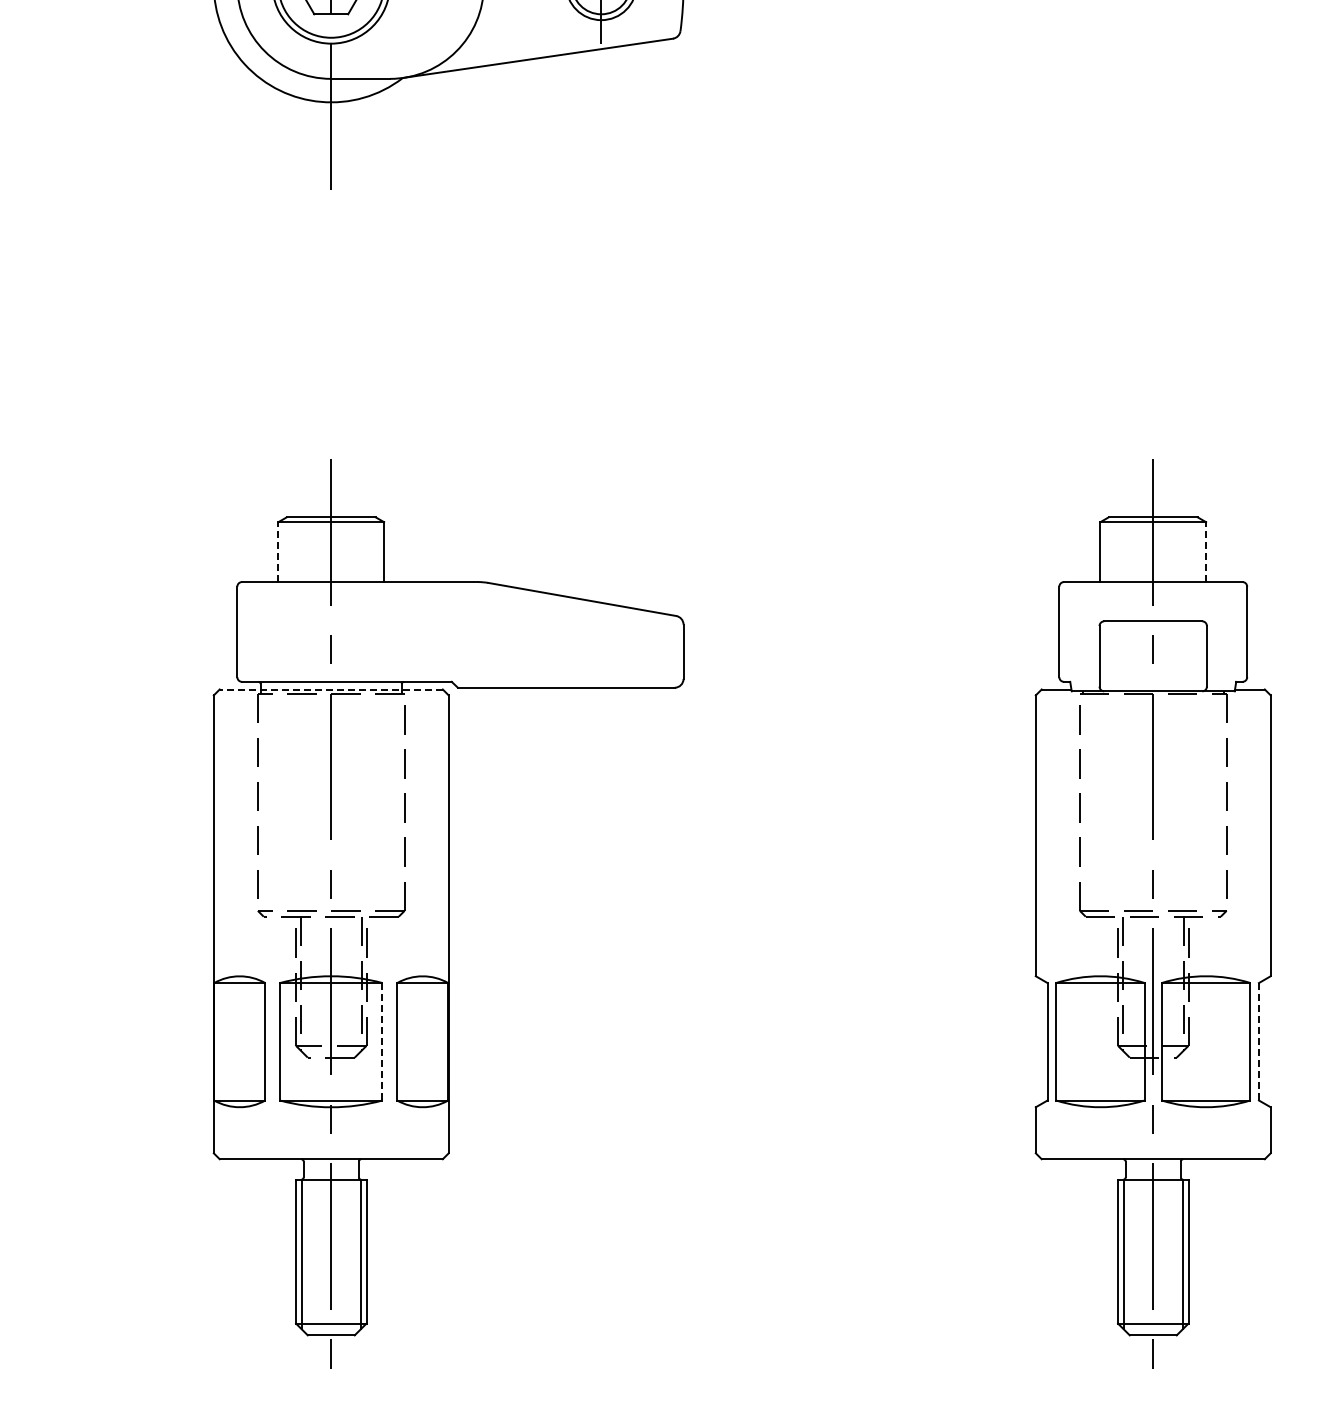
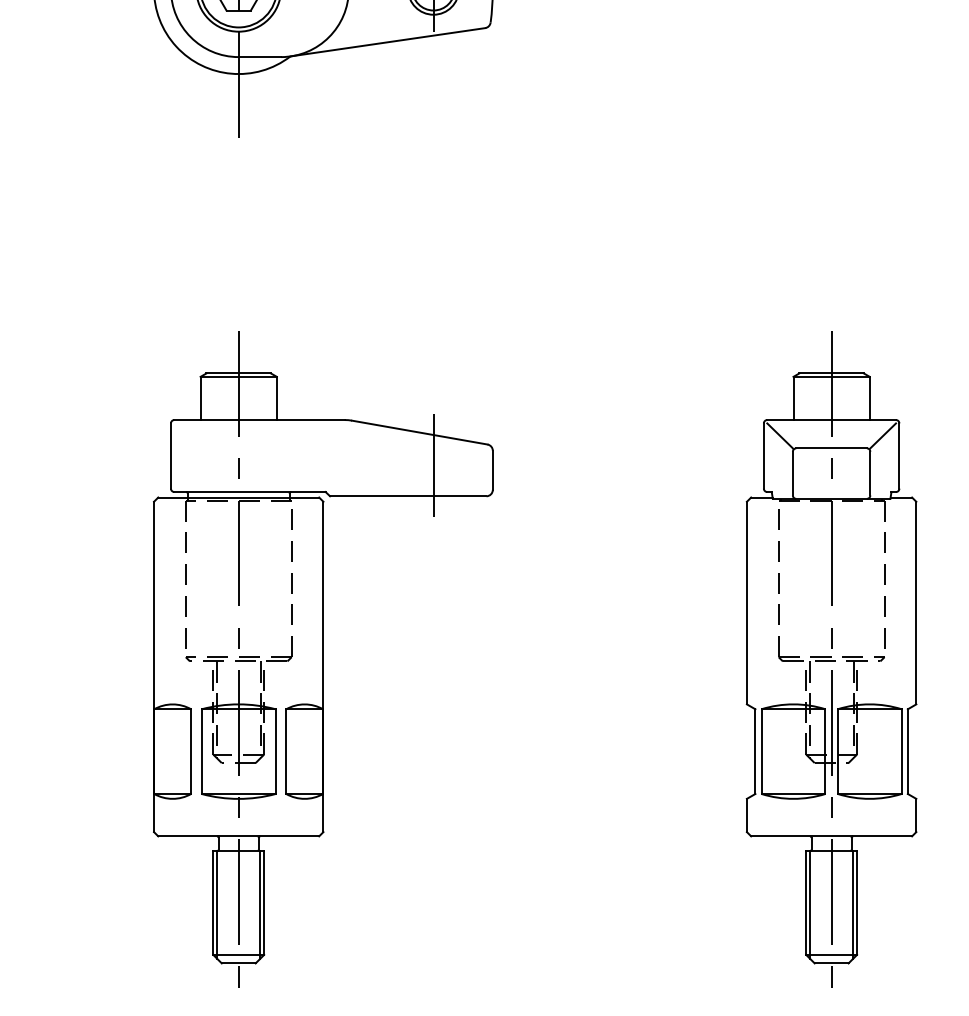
line: (278, 552) -> (200, 398), dashed -> solid
line: (1206, 552) -> (870, 398), dashed -> solid
line: (1081, 603) -> (779, 435), added
line: (1224, 603) -> (883, 435), added
line: (601, 645) -> (433, 465), added
line: (331, 689) -> (238, 497), dashed -> solid
line: (382, 1041) -> (275, 751), dashed -> solid
line: (1258, 1041) -> (907, 751), dashed -> solid

